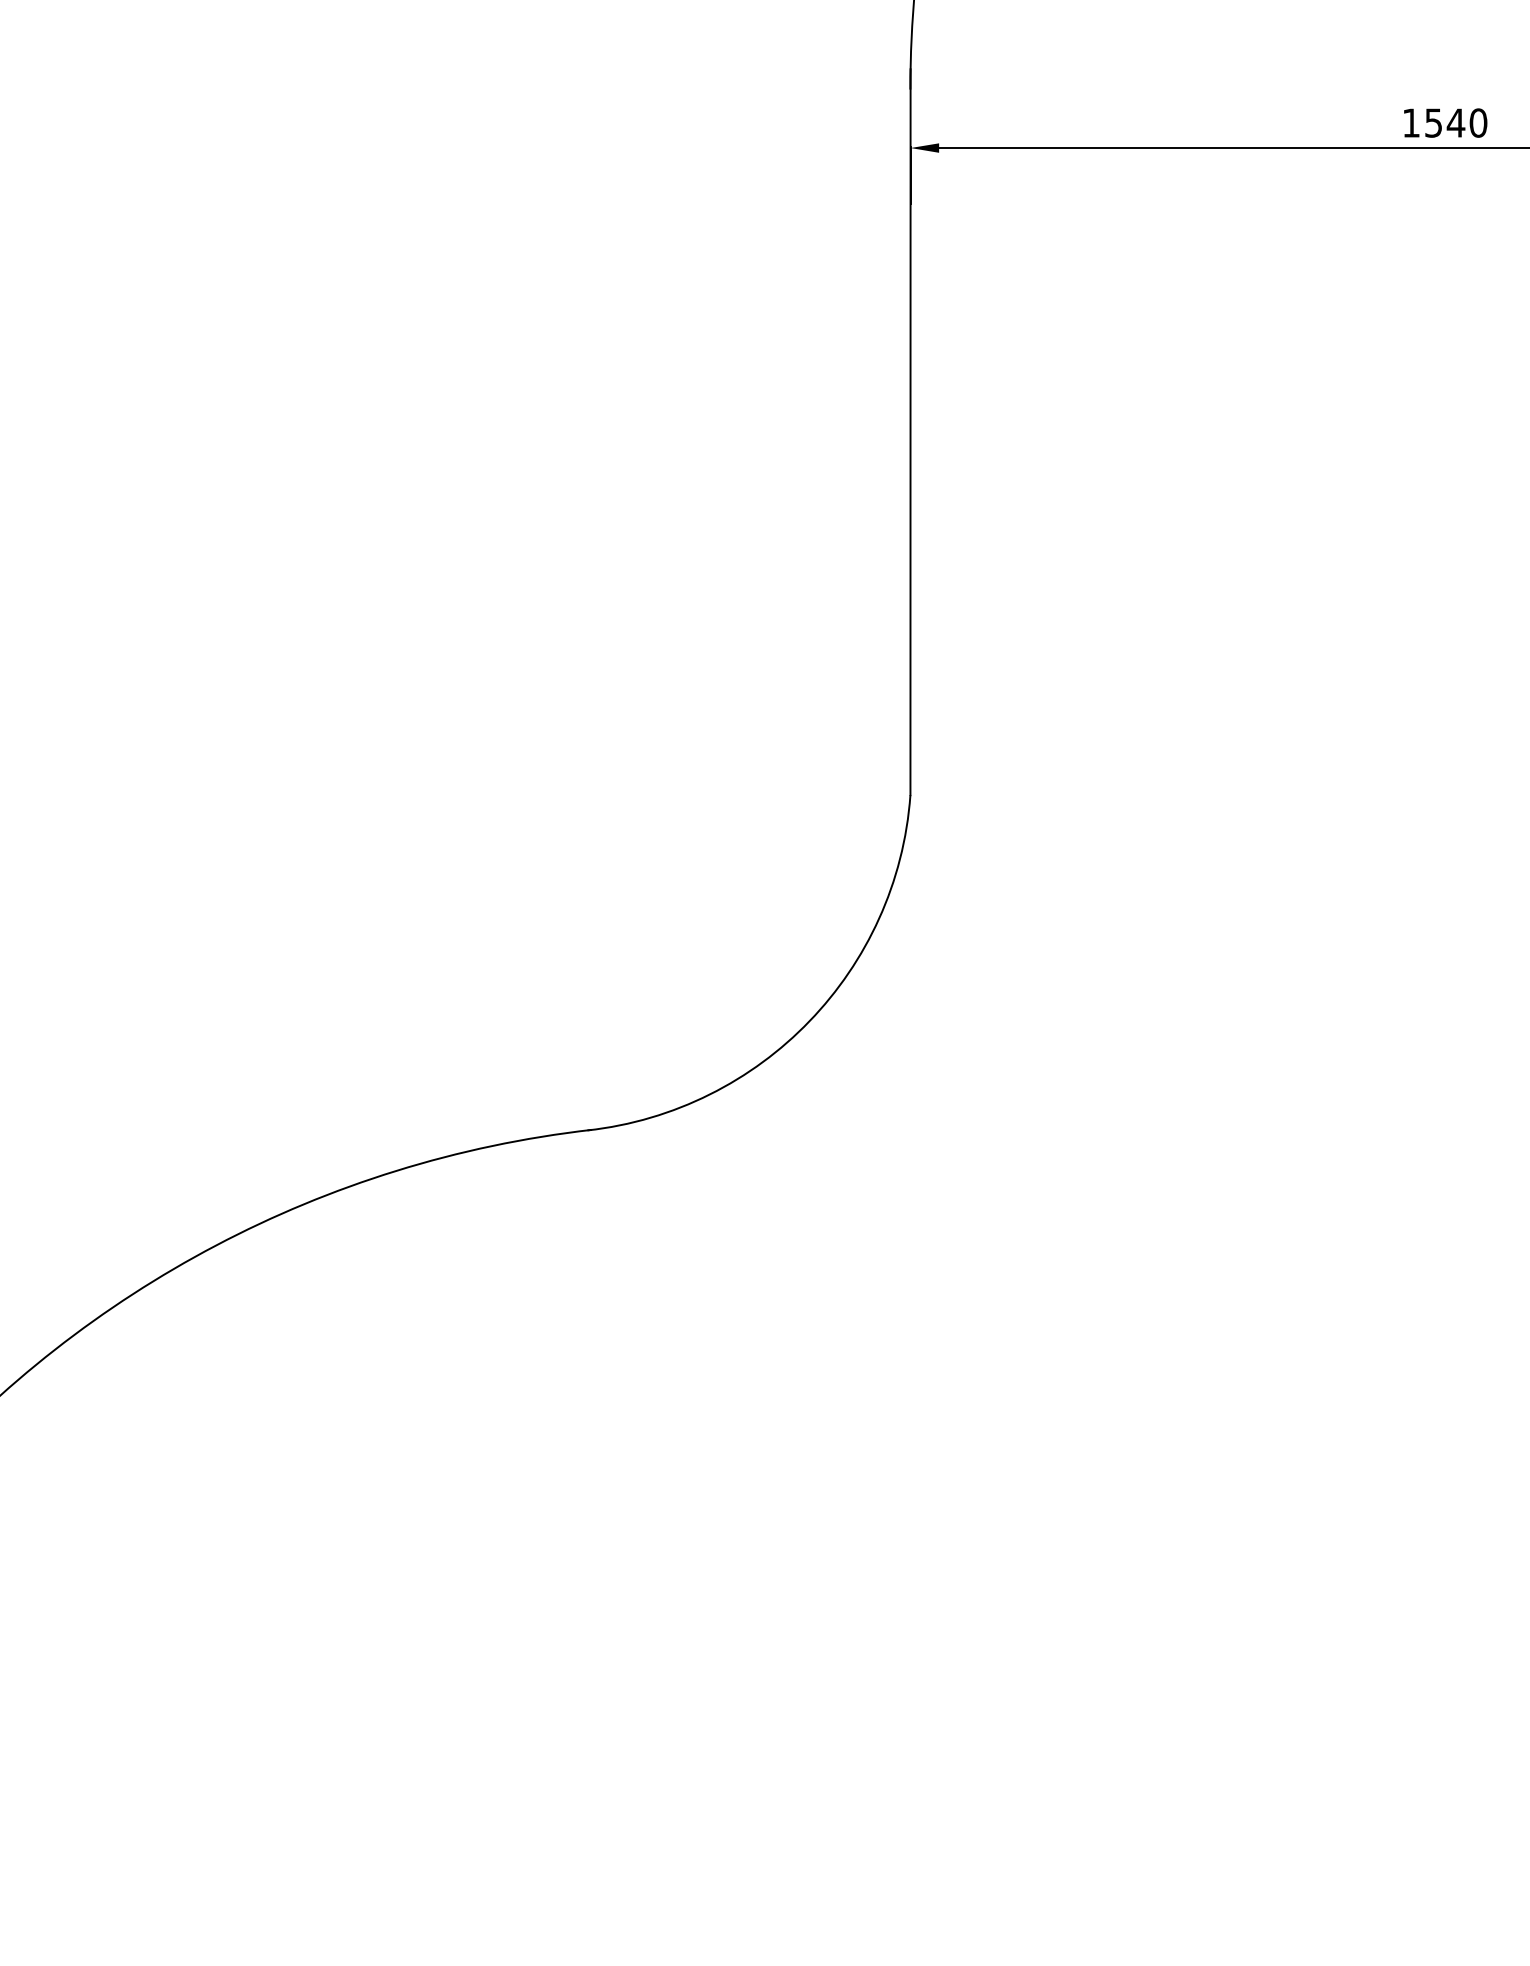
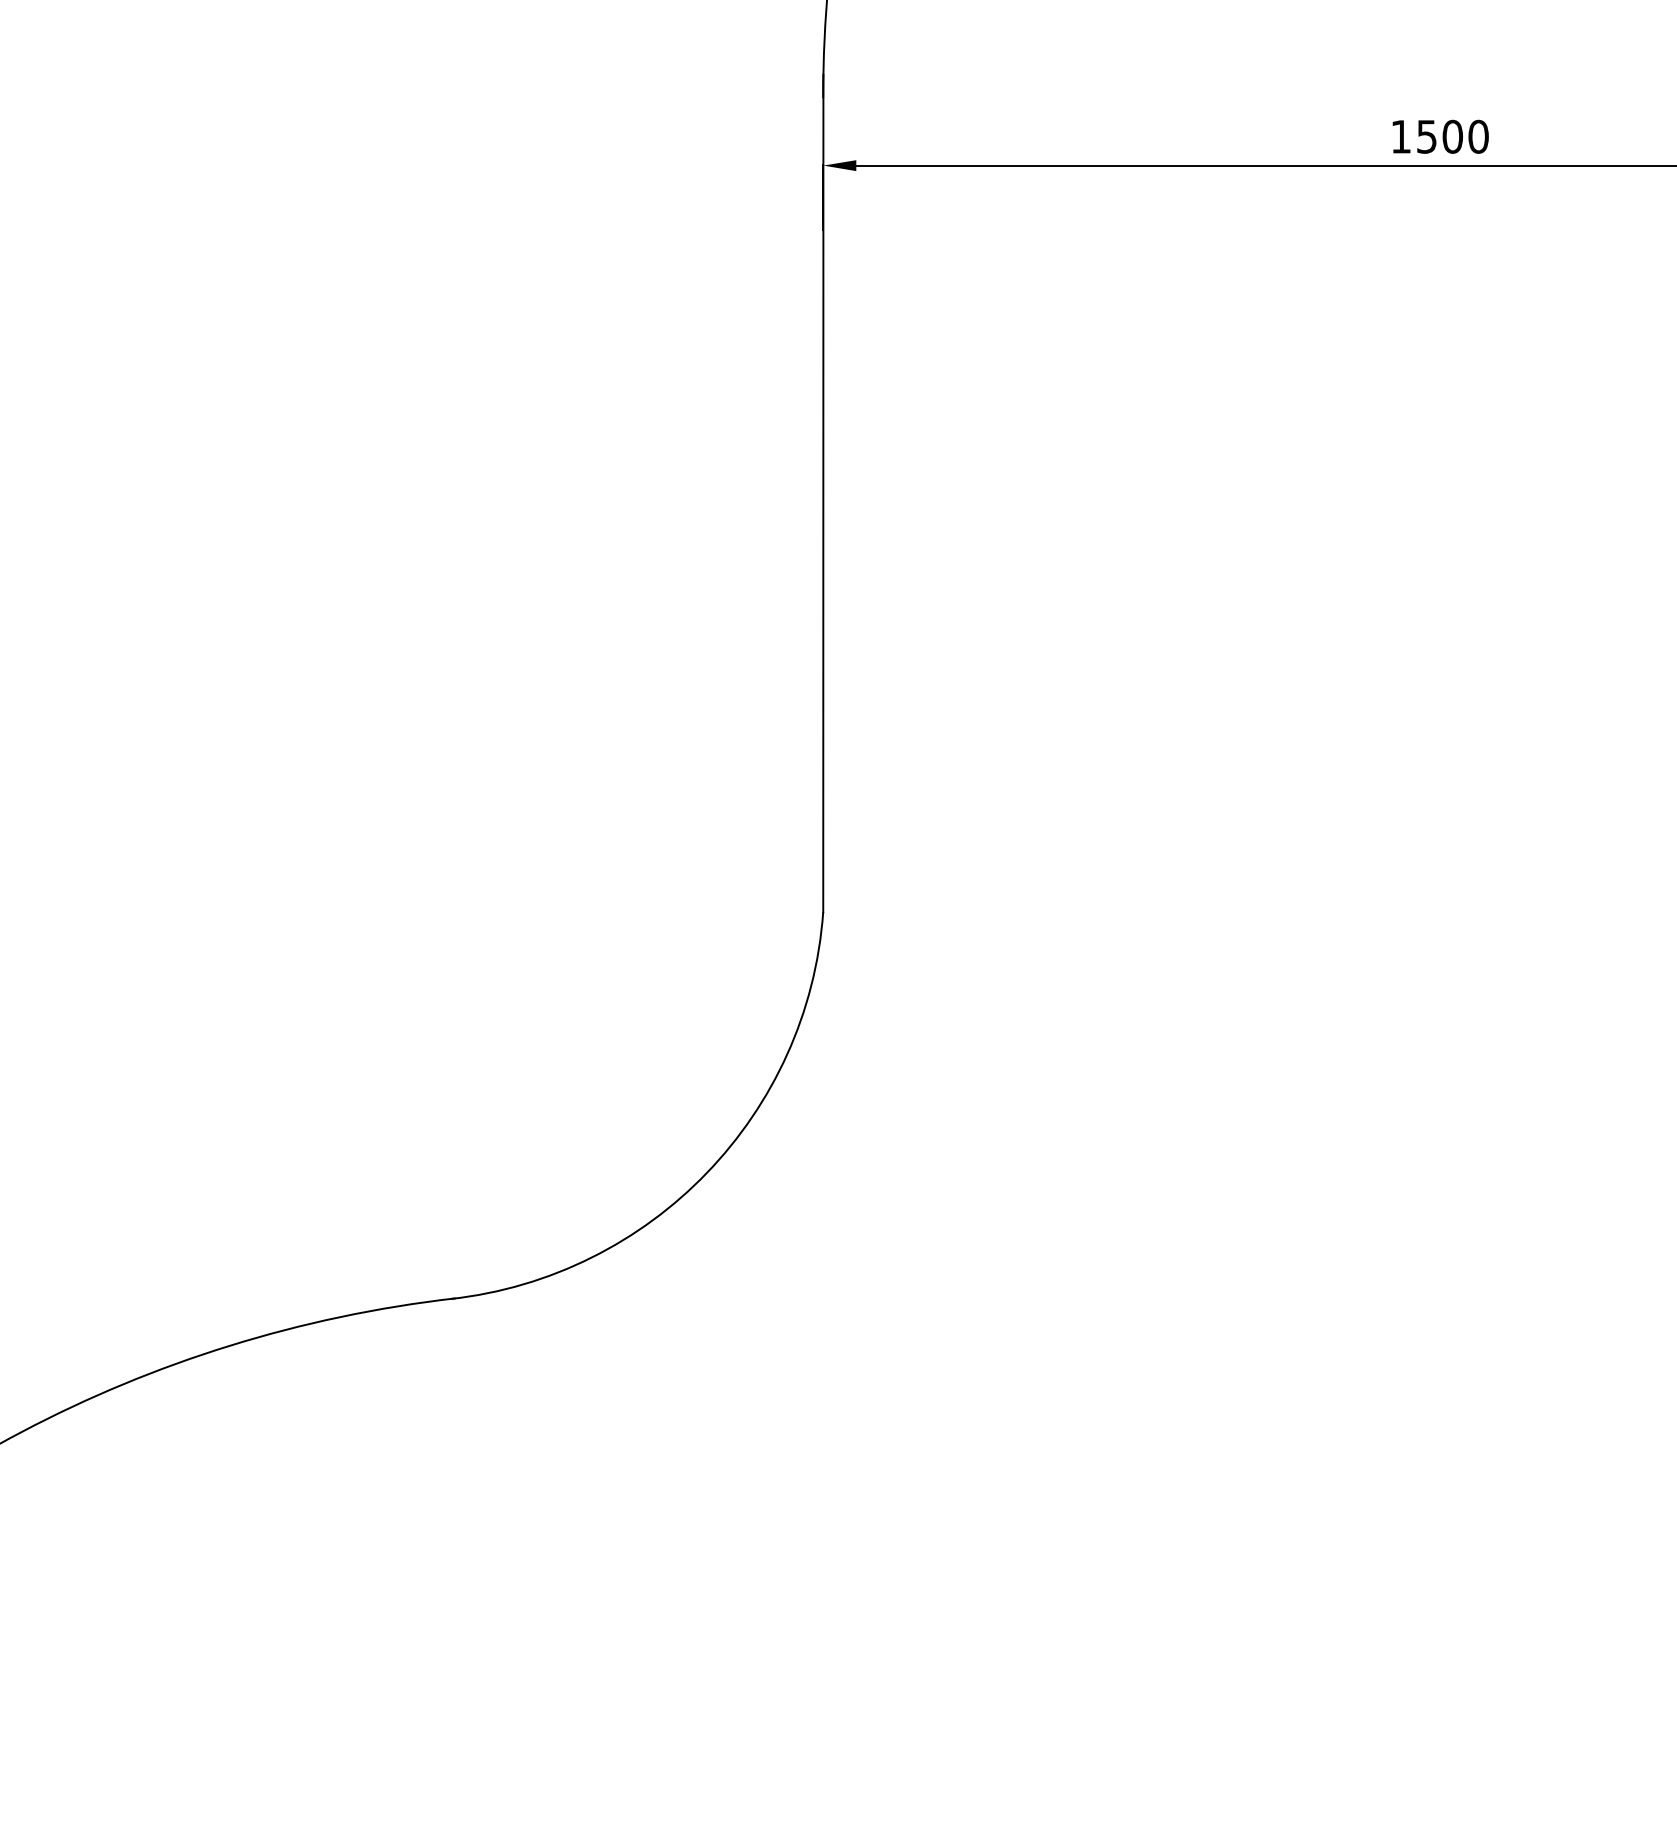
text: (1455, 122) -> (1452, 136), 1540 -> 1500

